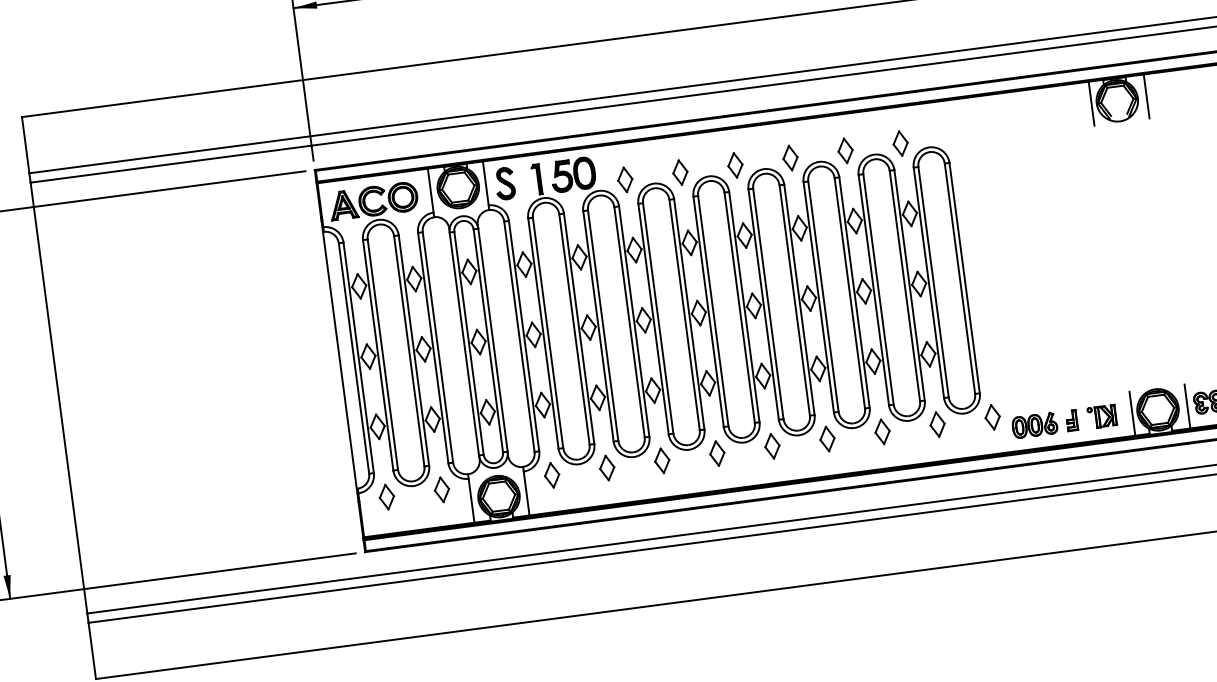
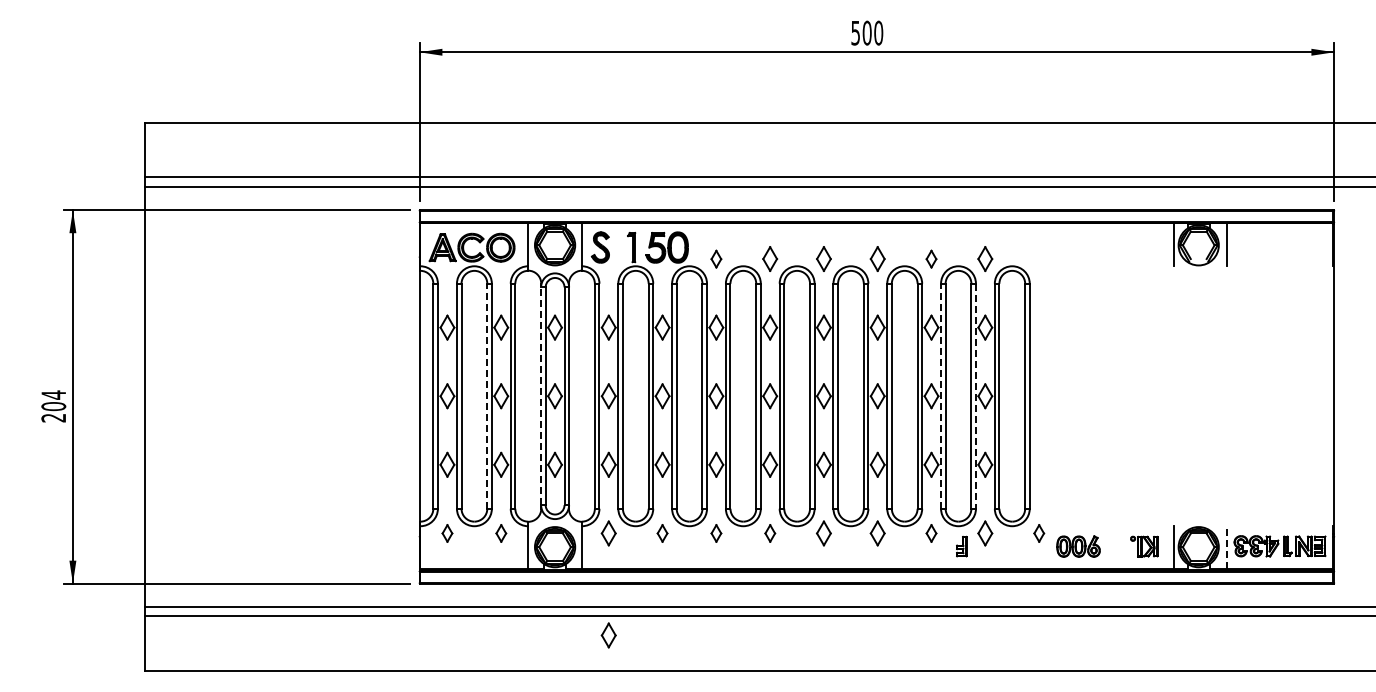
part: (845, 151) -> (931, 259), size x0.7
part: (625, 180) -> (716, 259), size x0.7
line: (909, 285) -> (975, 396), solid -> dashed
line: (874, 290) -> (941, 396), solid -> dashed
line: (464, 344) -> (541, 396), solid -> dashed
line: (409, 351) -> (487, 396), solid -> dashed
line: (1187, 406) -> (1227, 547), solid -> dashed
part: (993, 417) -> (1039, 533), size x0.7
part: (1071, 420) -> (961, 546), moved
part: (882, 431) -> (931, 533), size x0.7
part: (717, 453) -> (770, 533), size x0.7
part: (662, 460) -> (716, 533), size x0.7
part: (607, 468) -> (662, 533), size x0.7
part: (442, 489) -> (501, 533), size x0.7
part: (387, 497) -> (447, 533), size x0.7
part: (565, 579) -> (608, 635), added

